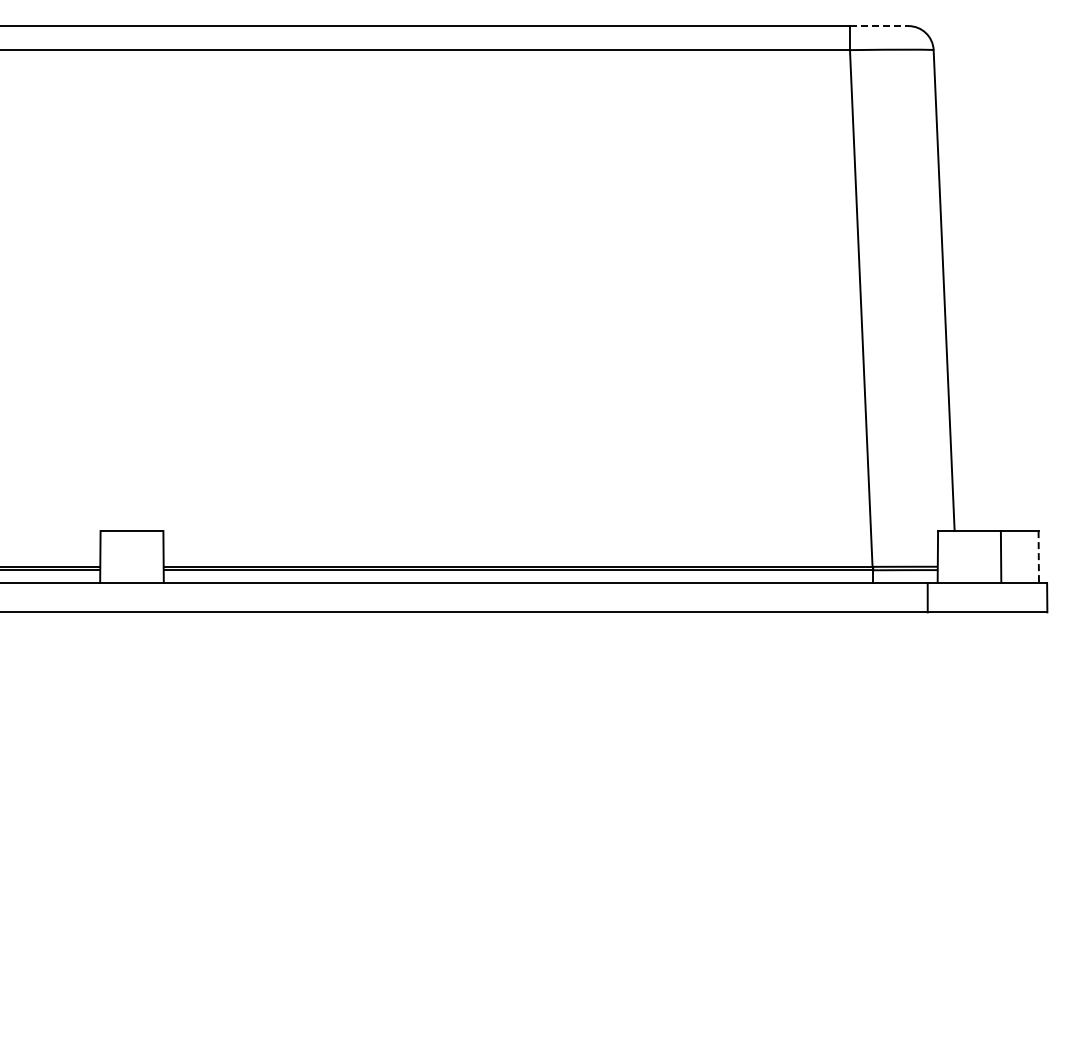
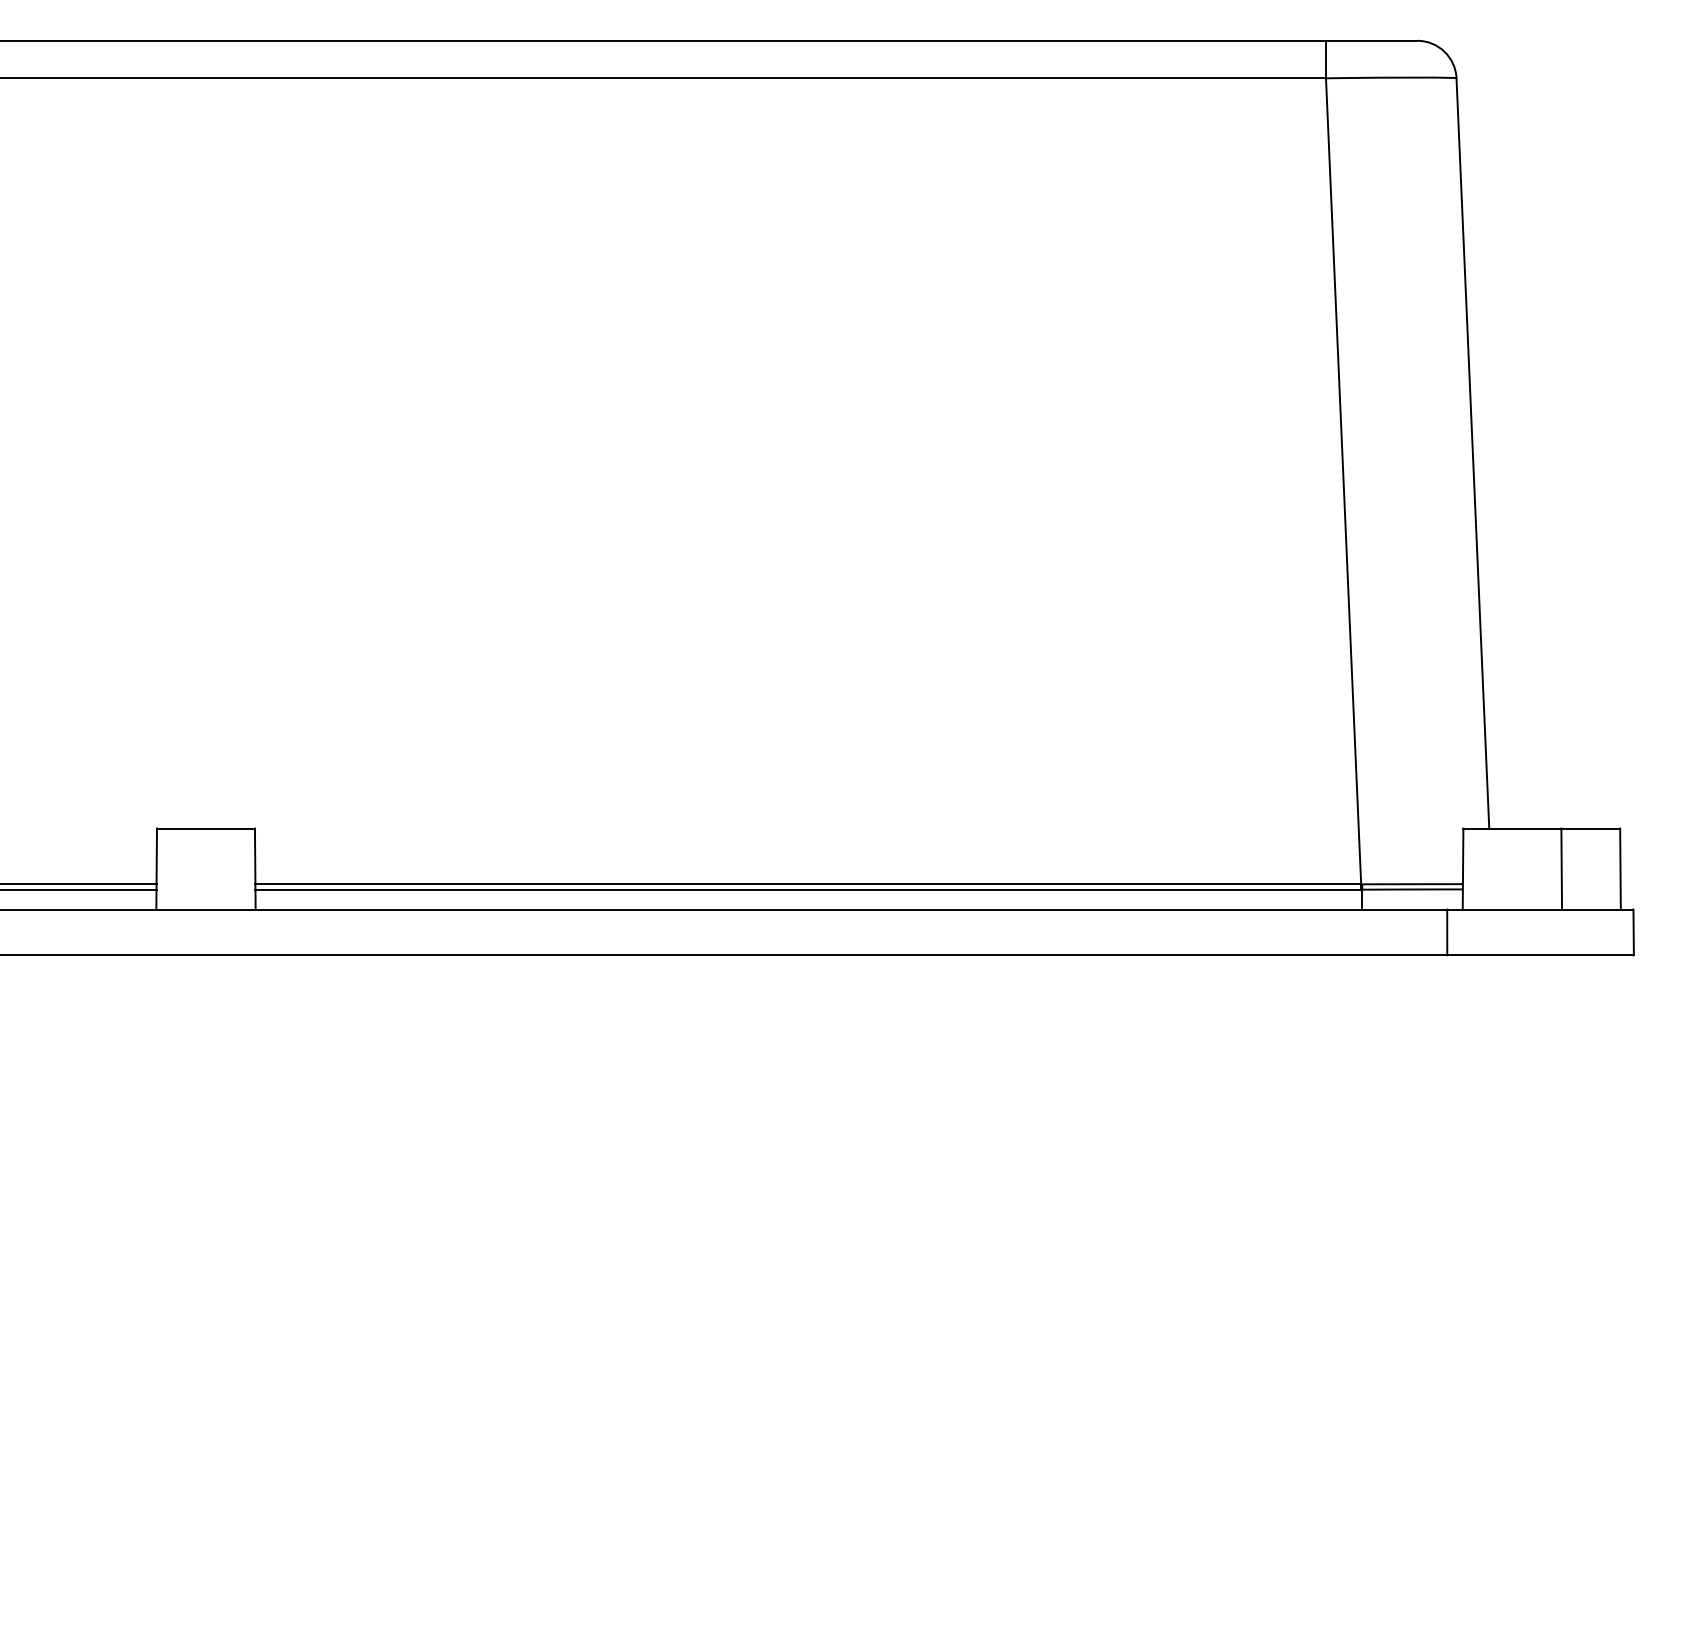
line: (879, 26) -> (1372, 41), dashed -> solid
line: (1038, 557) -> (1620, 869), dashed -> solid

